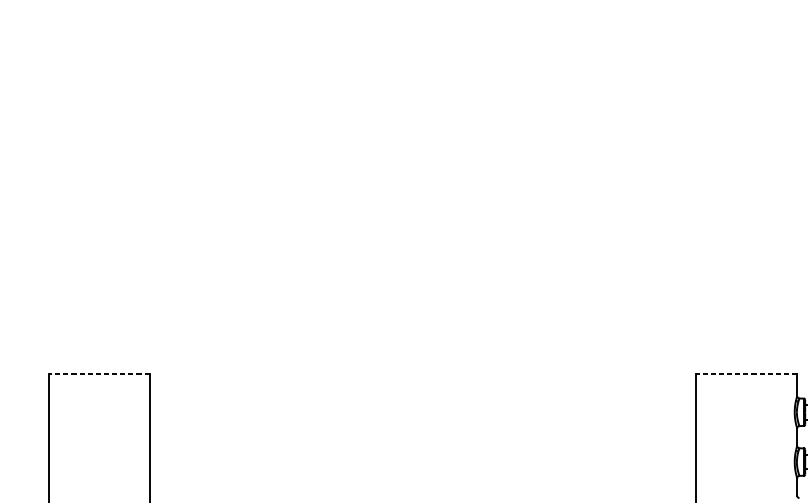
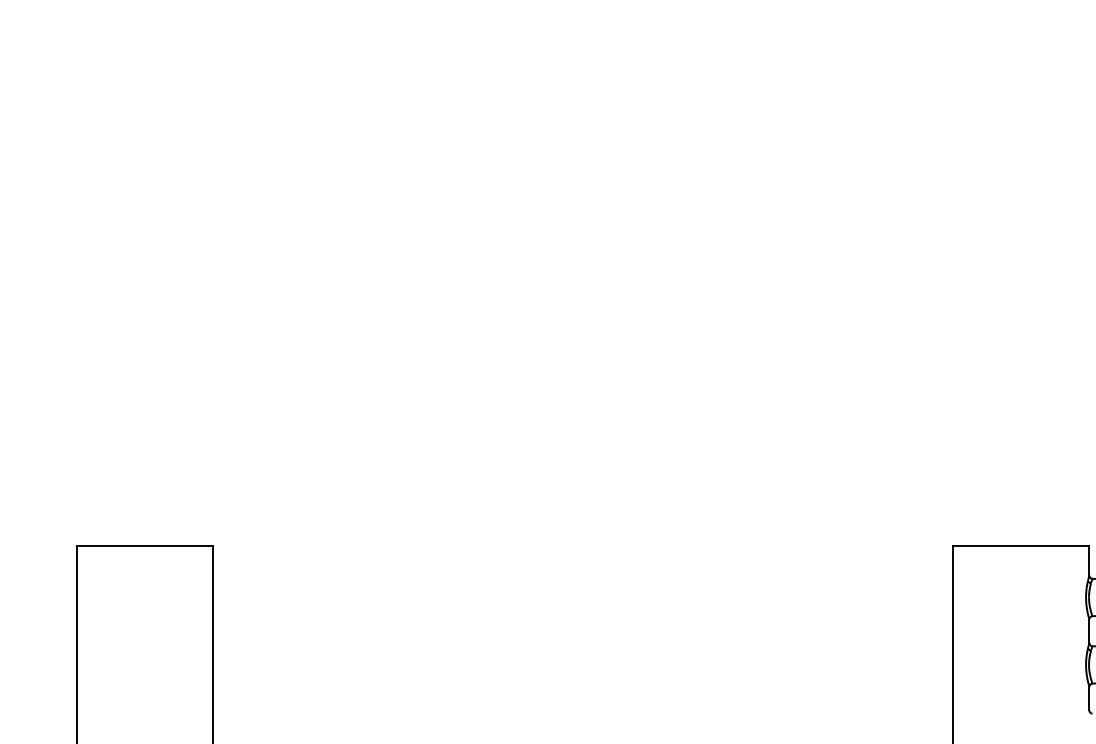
line: (99, 373) -> (144, 545), dashed -> solid
line: (746, 373) -> (1020, 545), dashed -> solid

